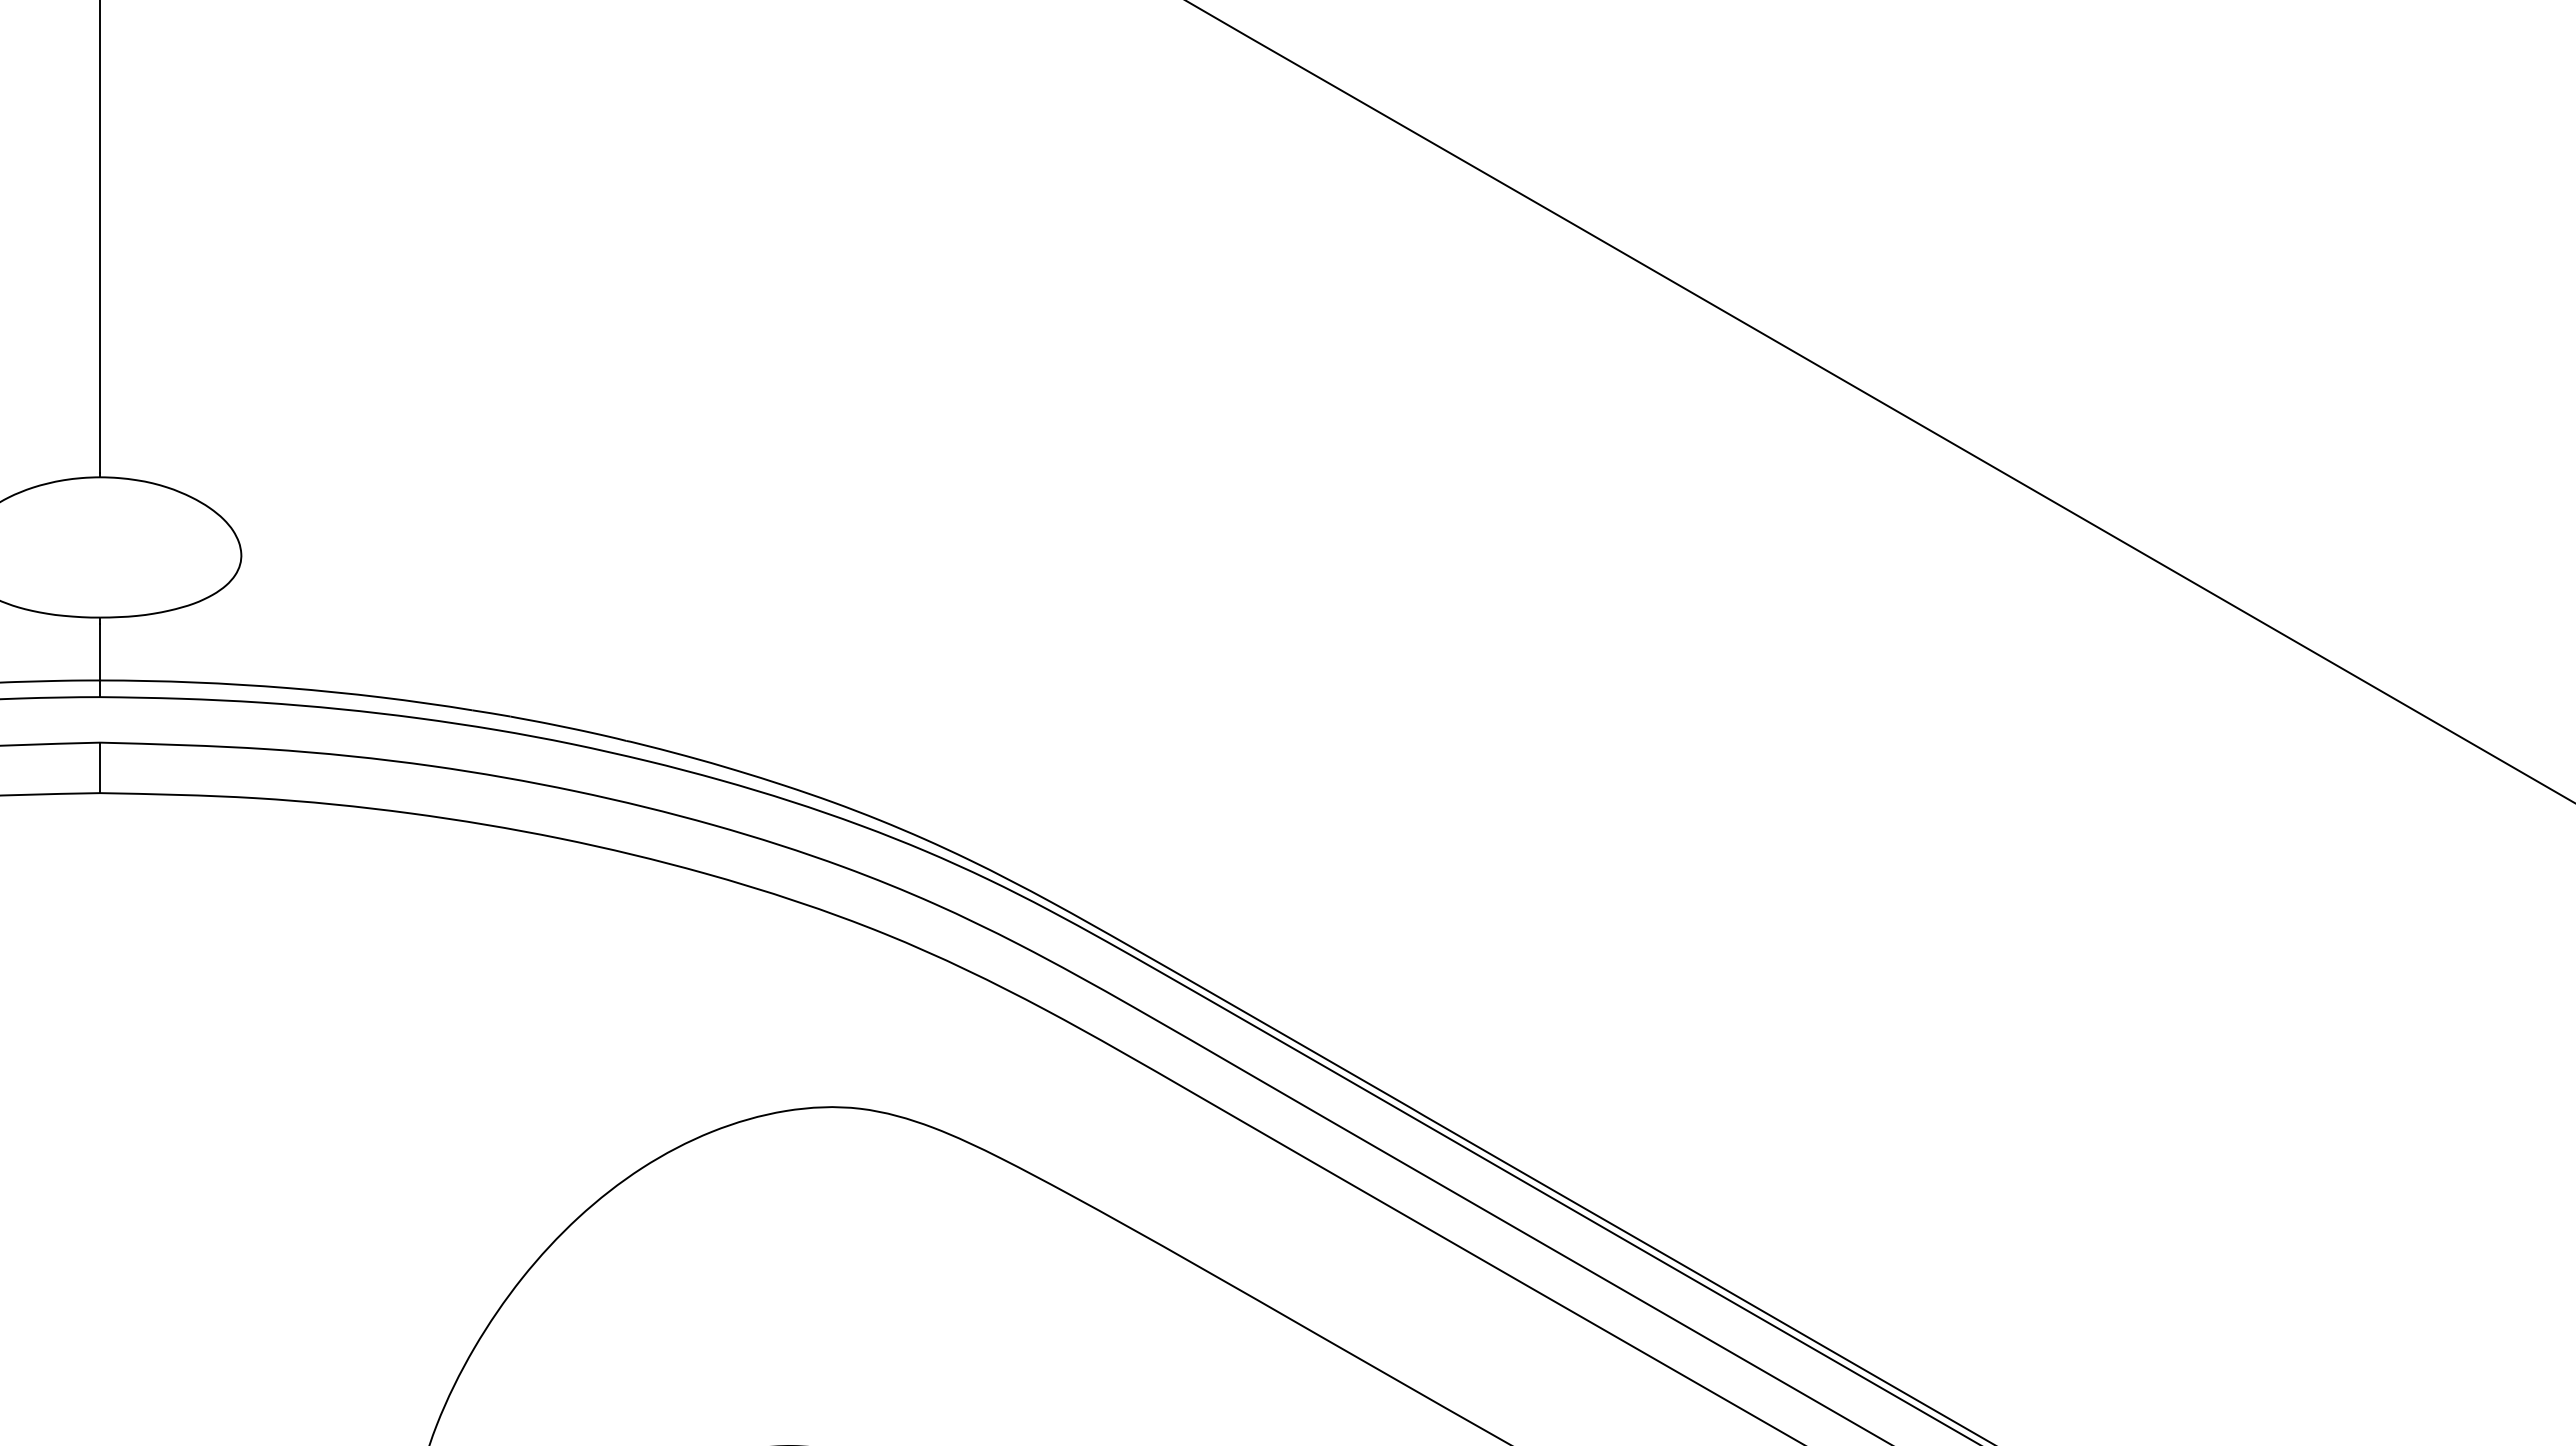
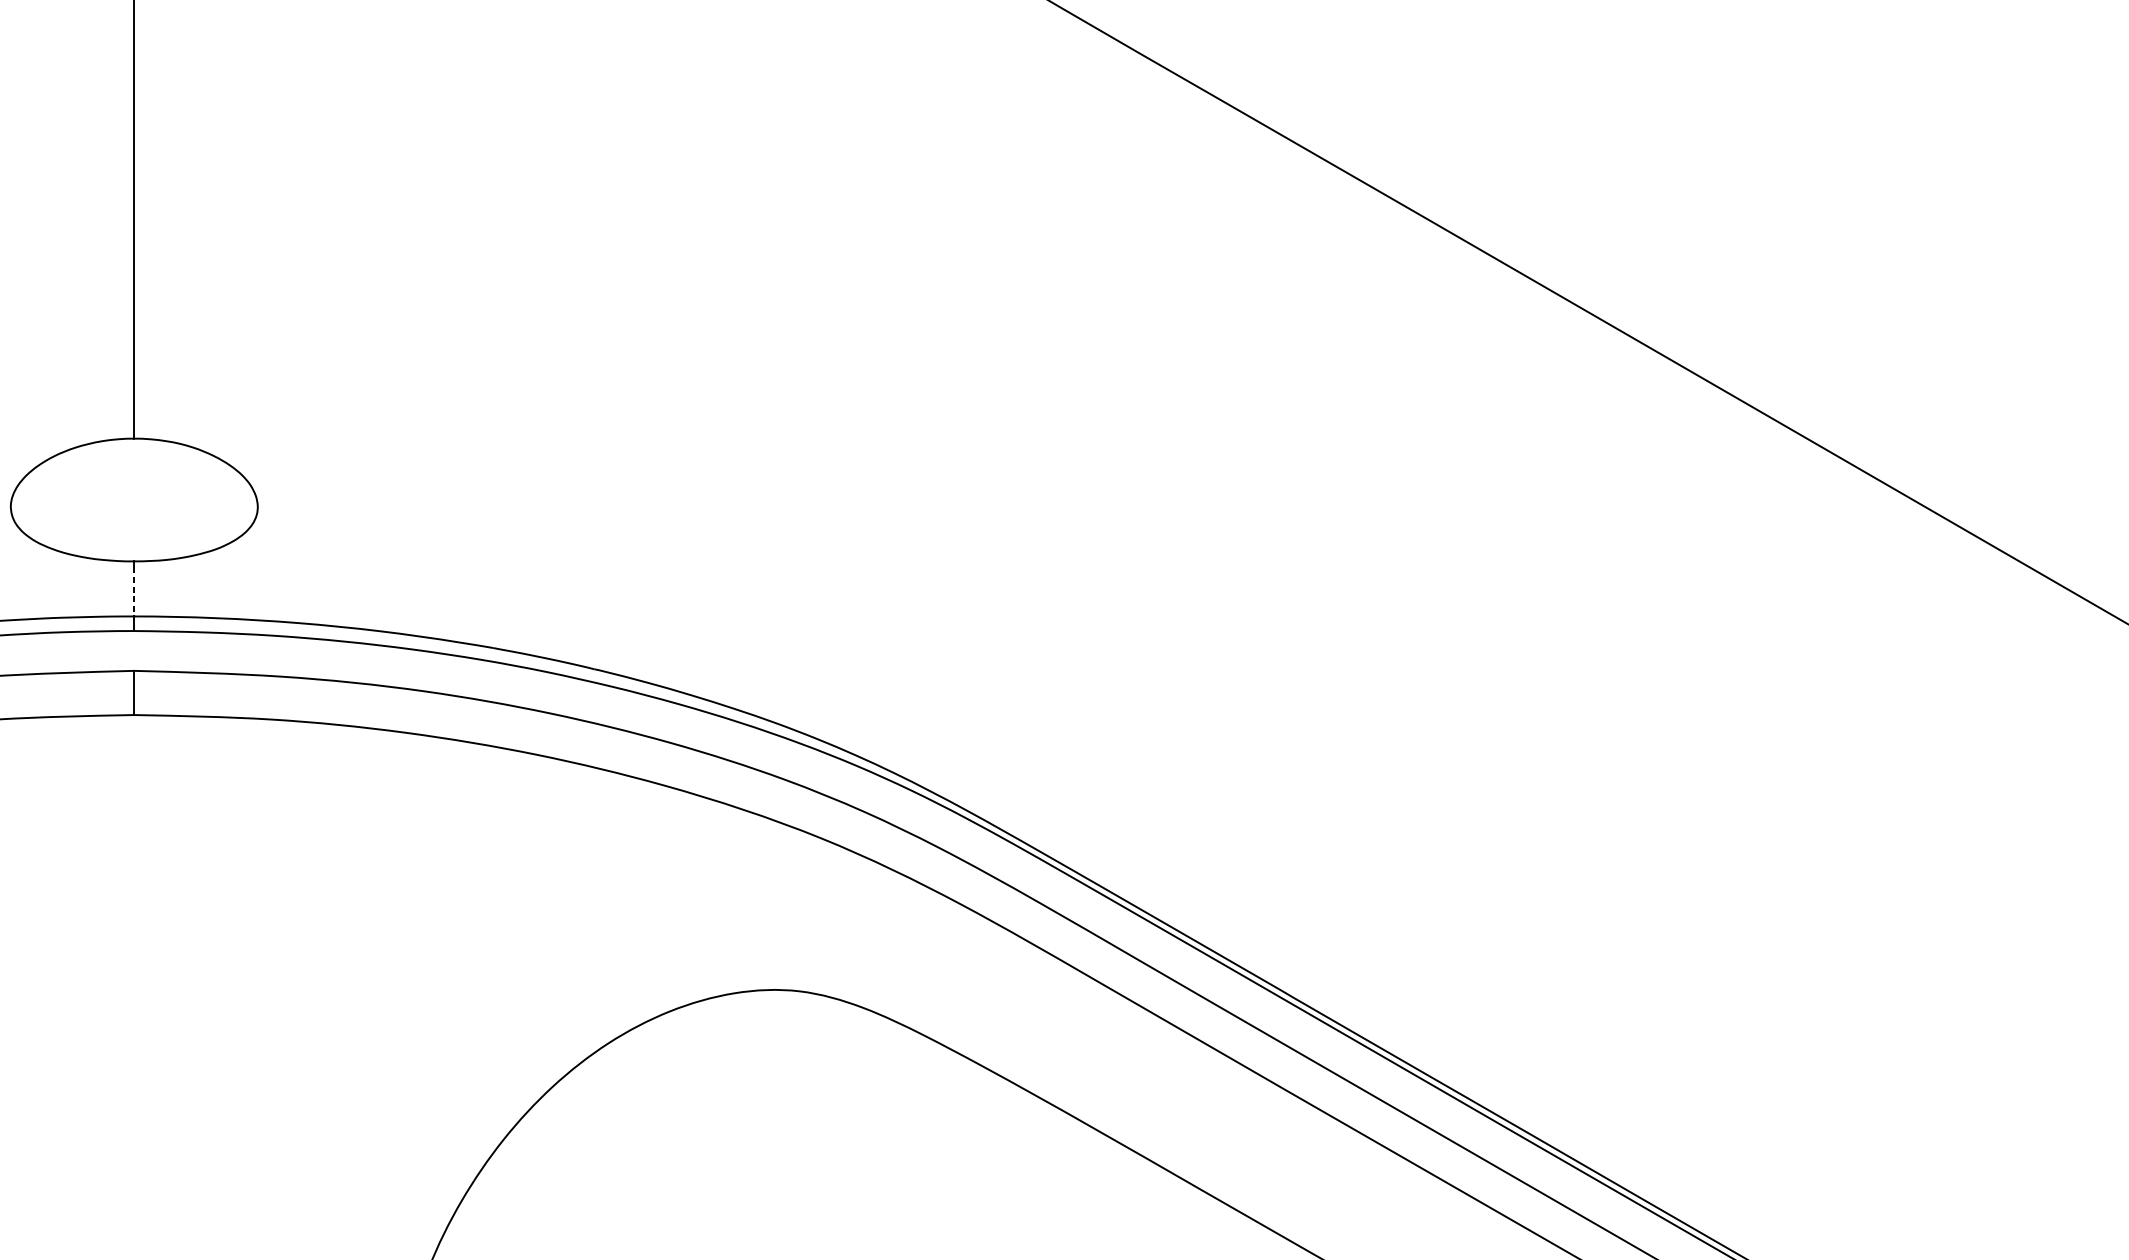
line: (100, 652) -> (134, 591), solid -> dashed

